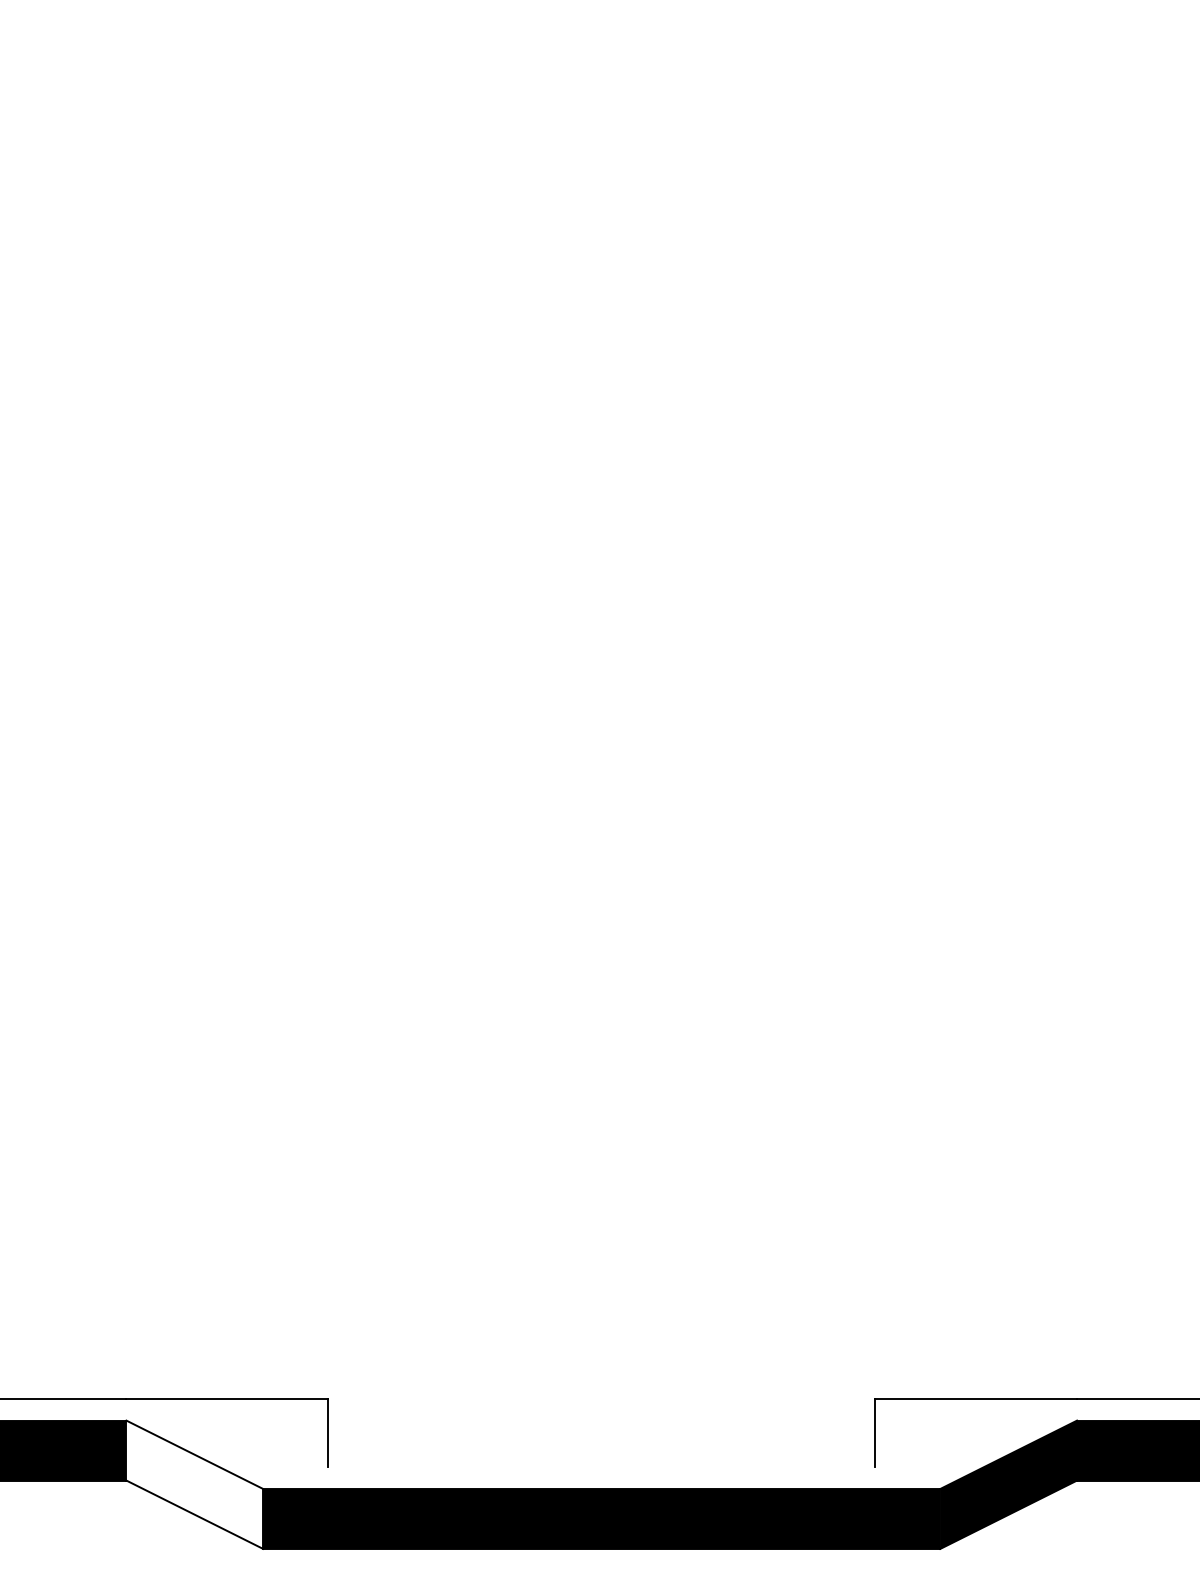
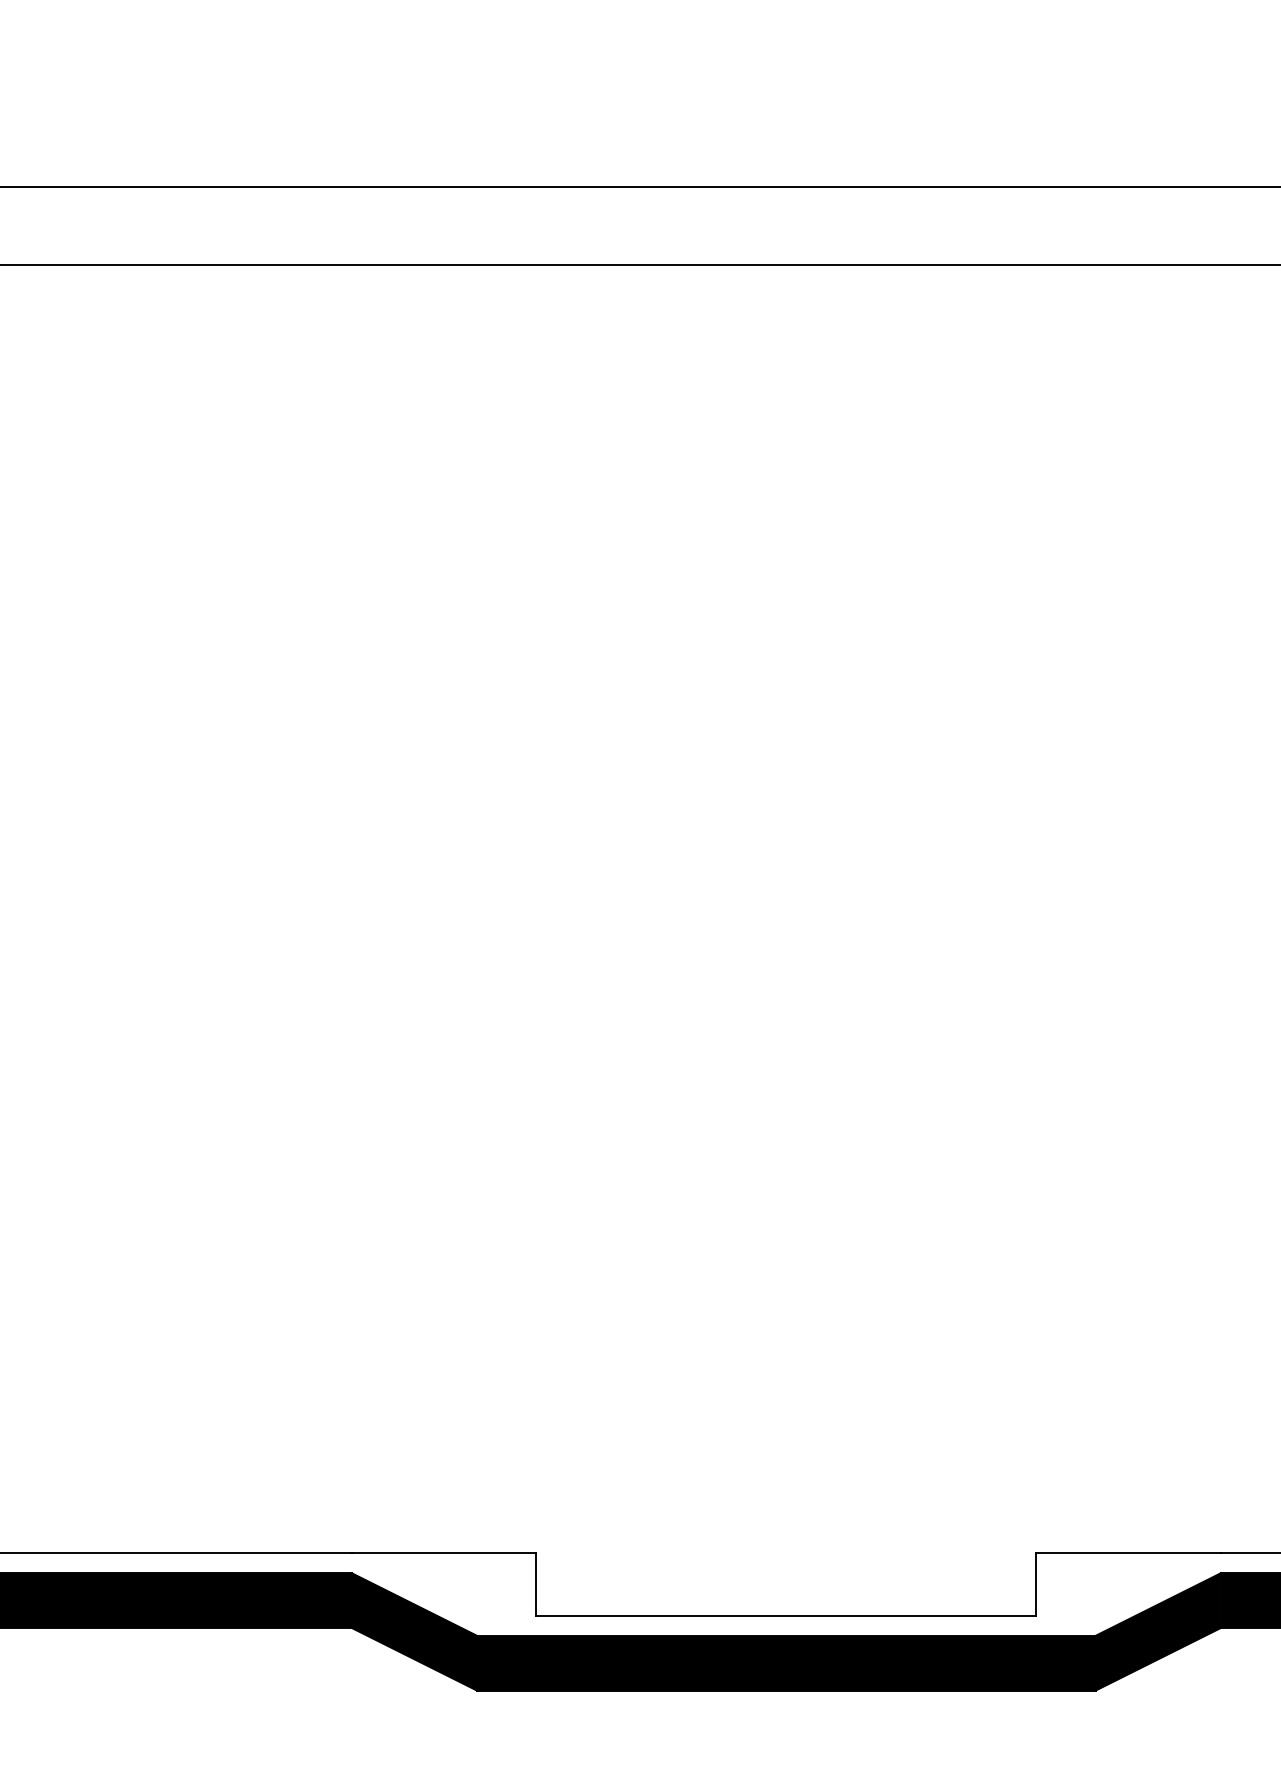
line: (601, 1466) -> (786, 1615), added
fill: (194, 1484) -> (414, 1631), added

